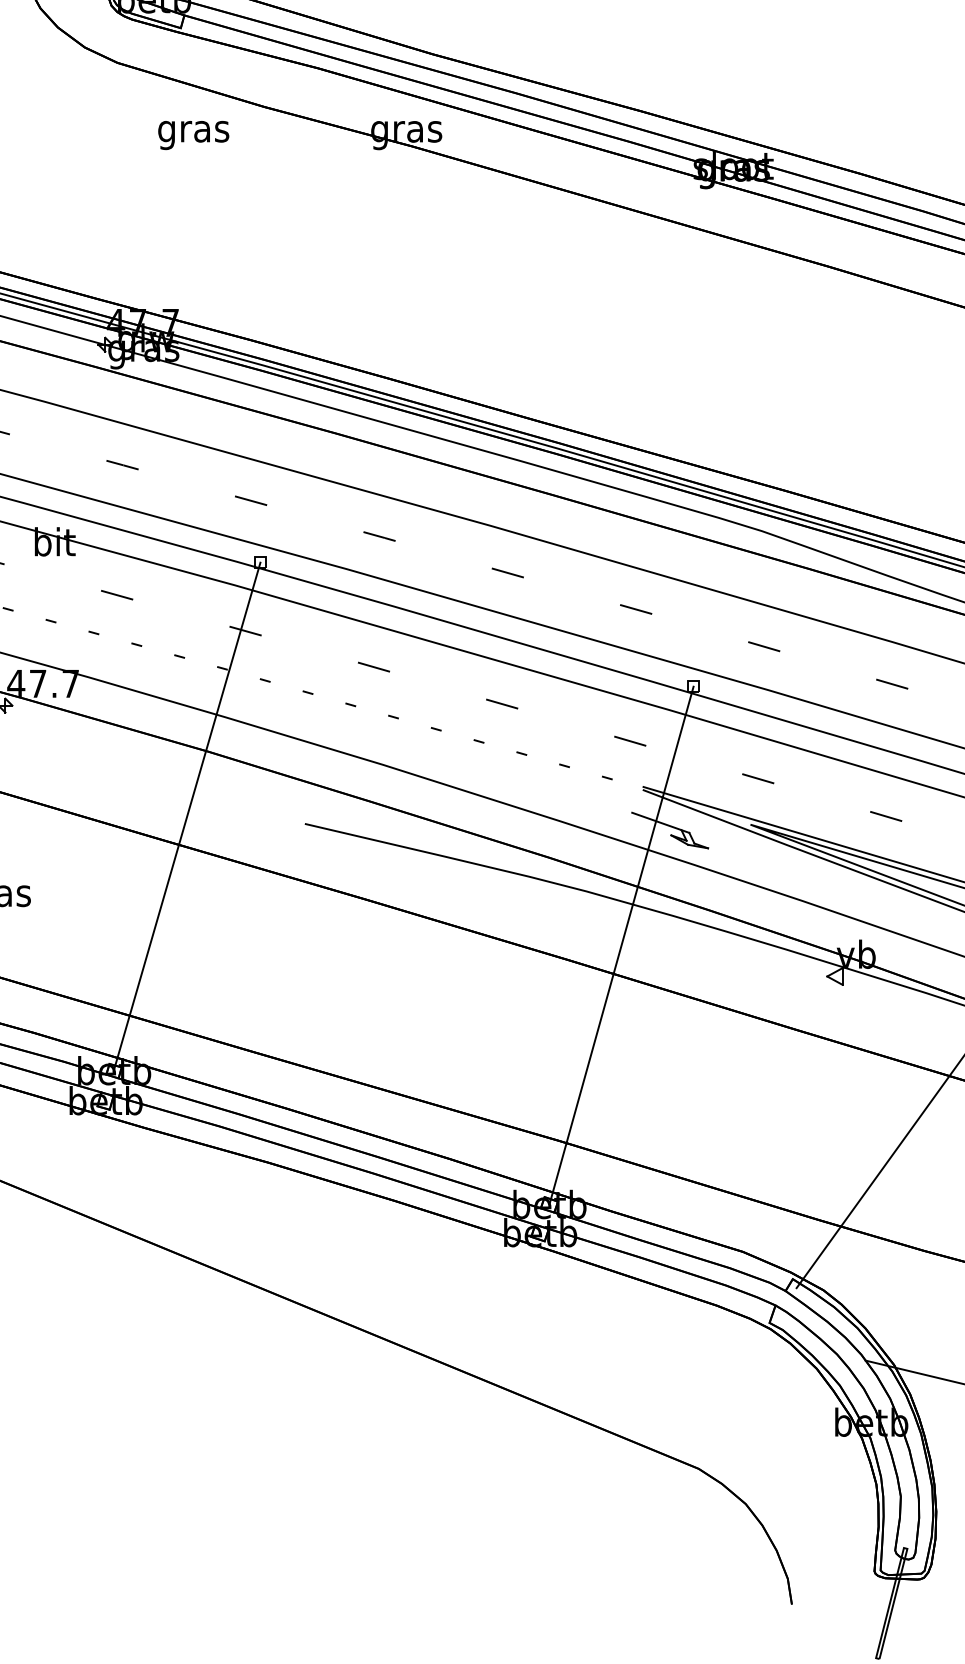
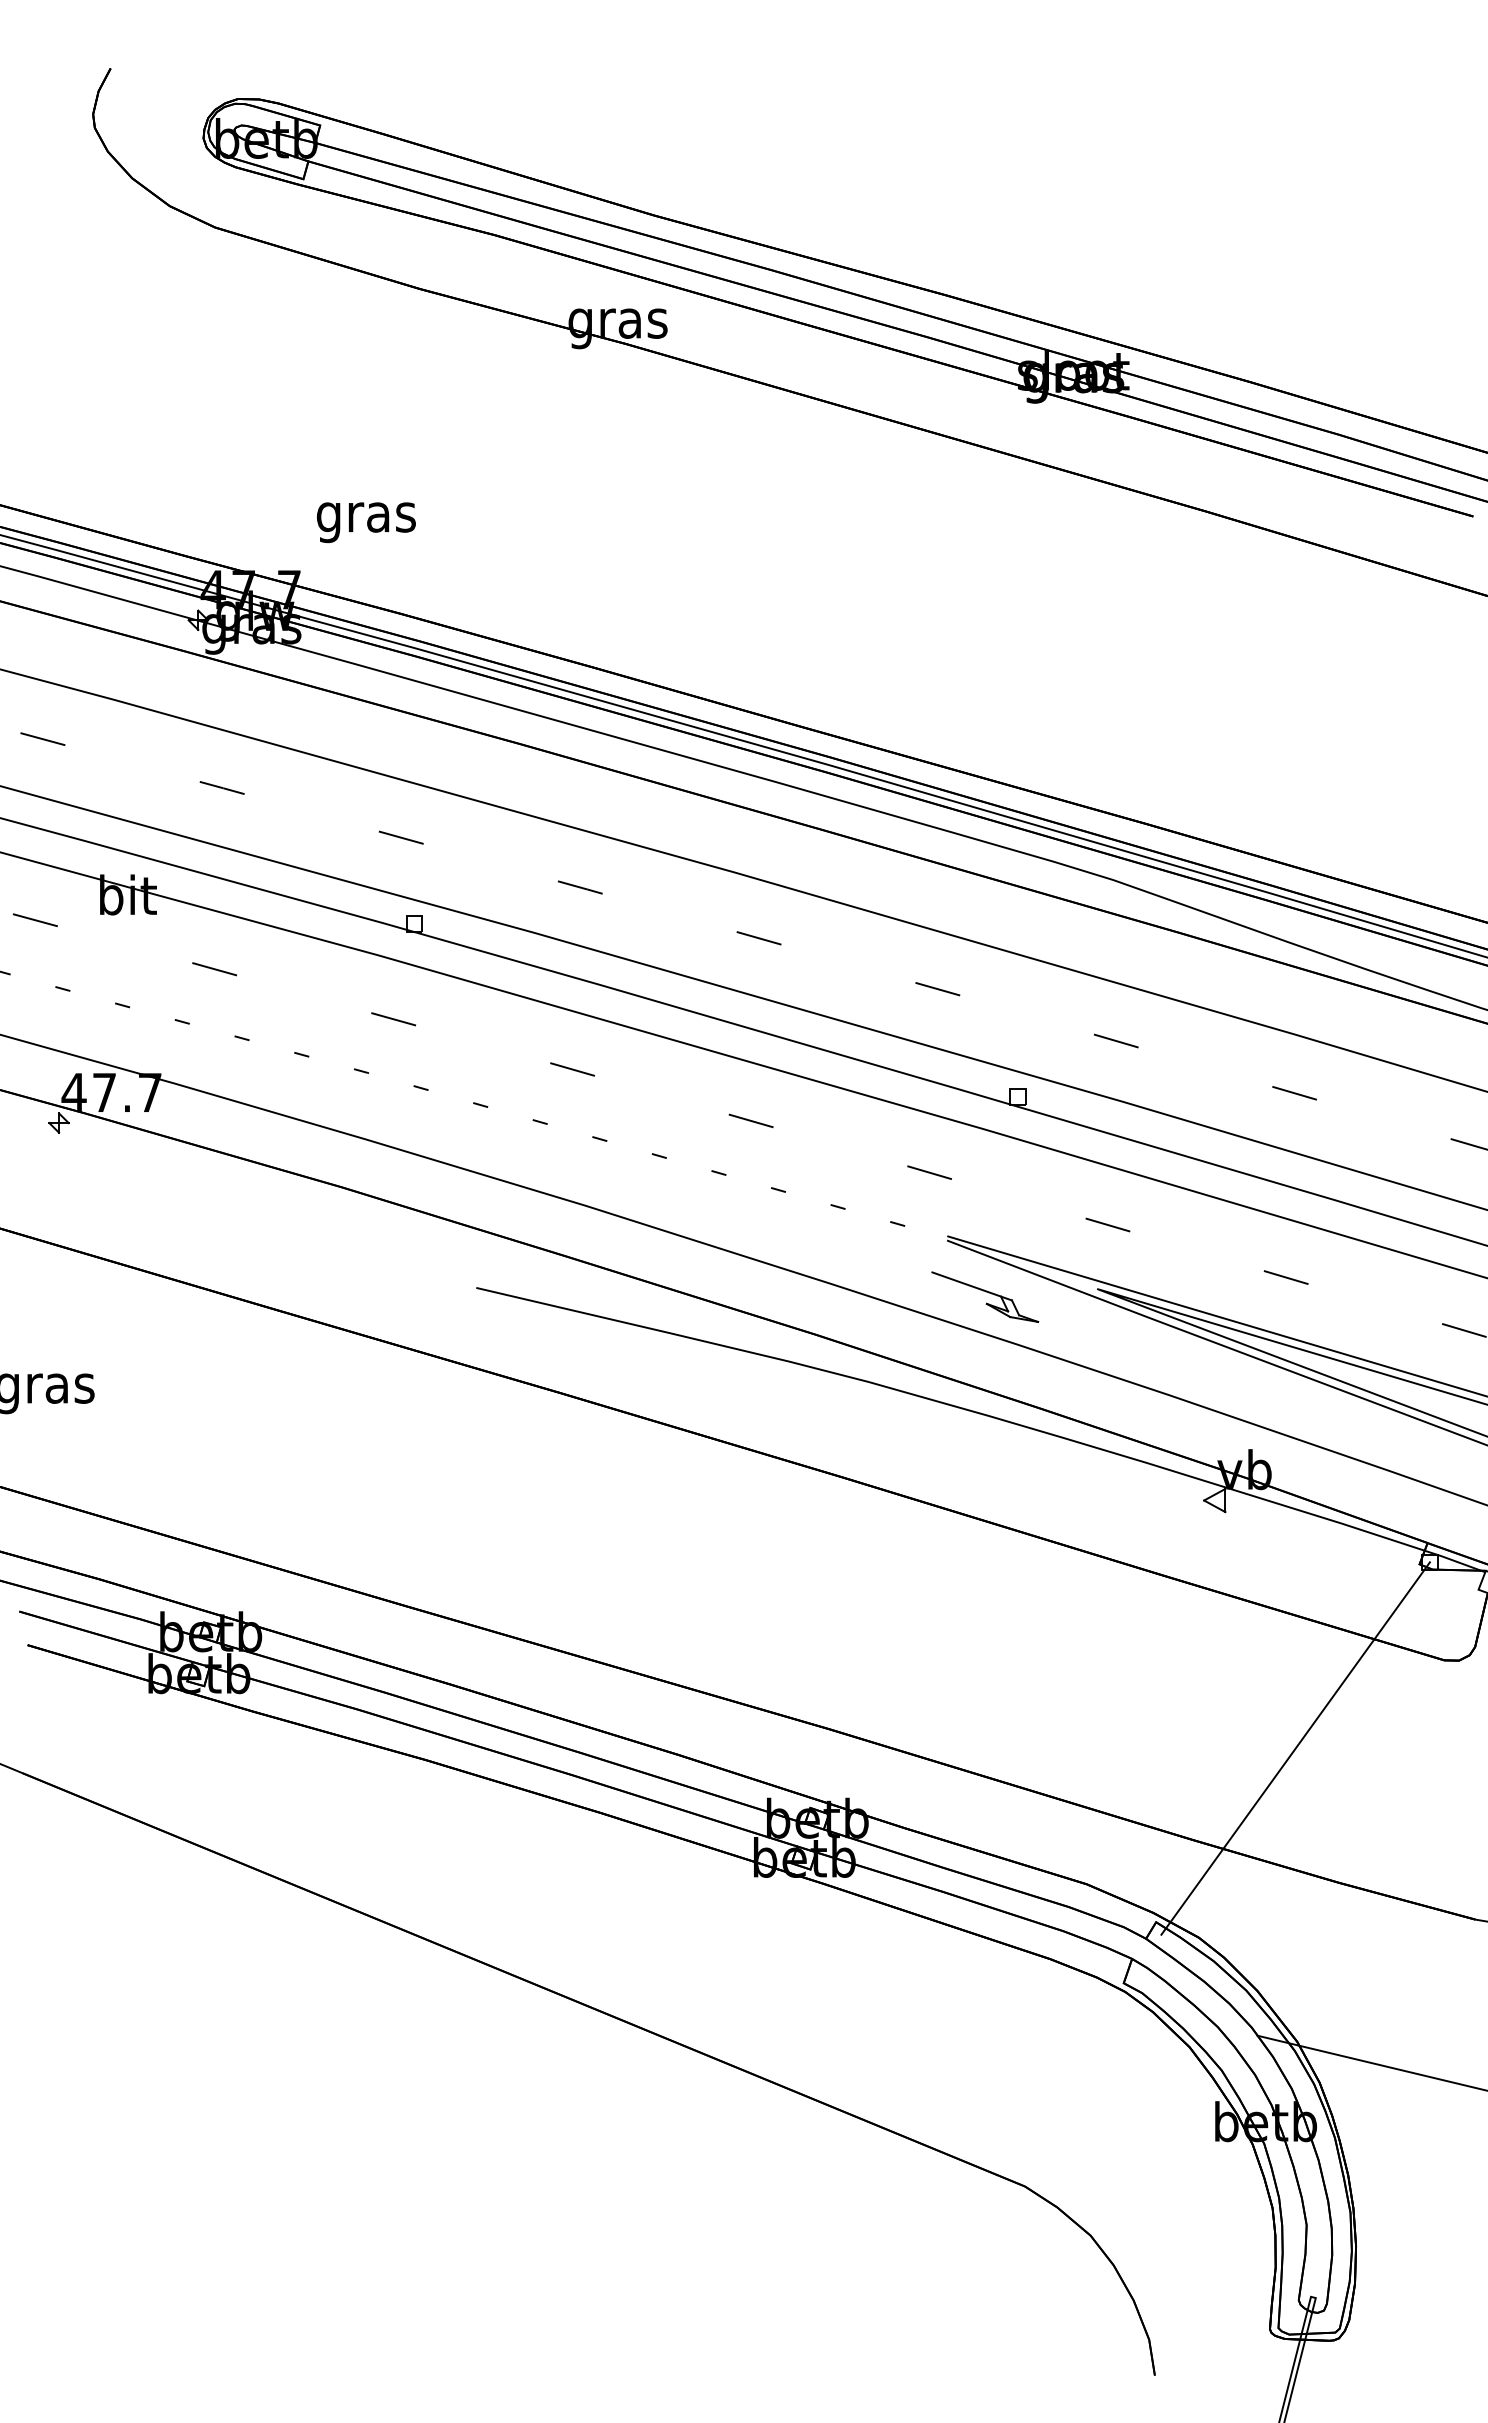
text: (193, 135) -> (365, 522), moved
line: (186, 817) -> (311, 1278), removed
line: (621, 944) -> (917, 1456), removed

